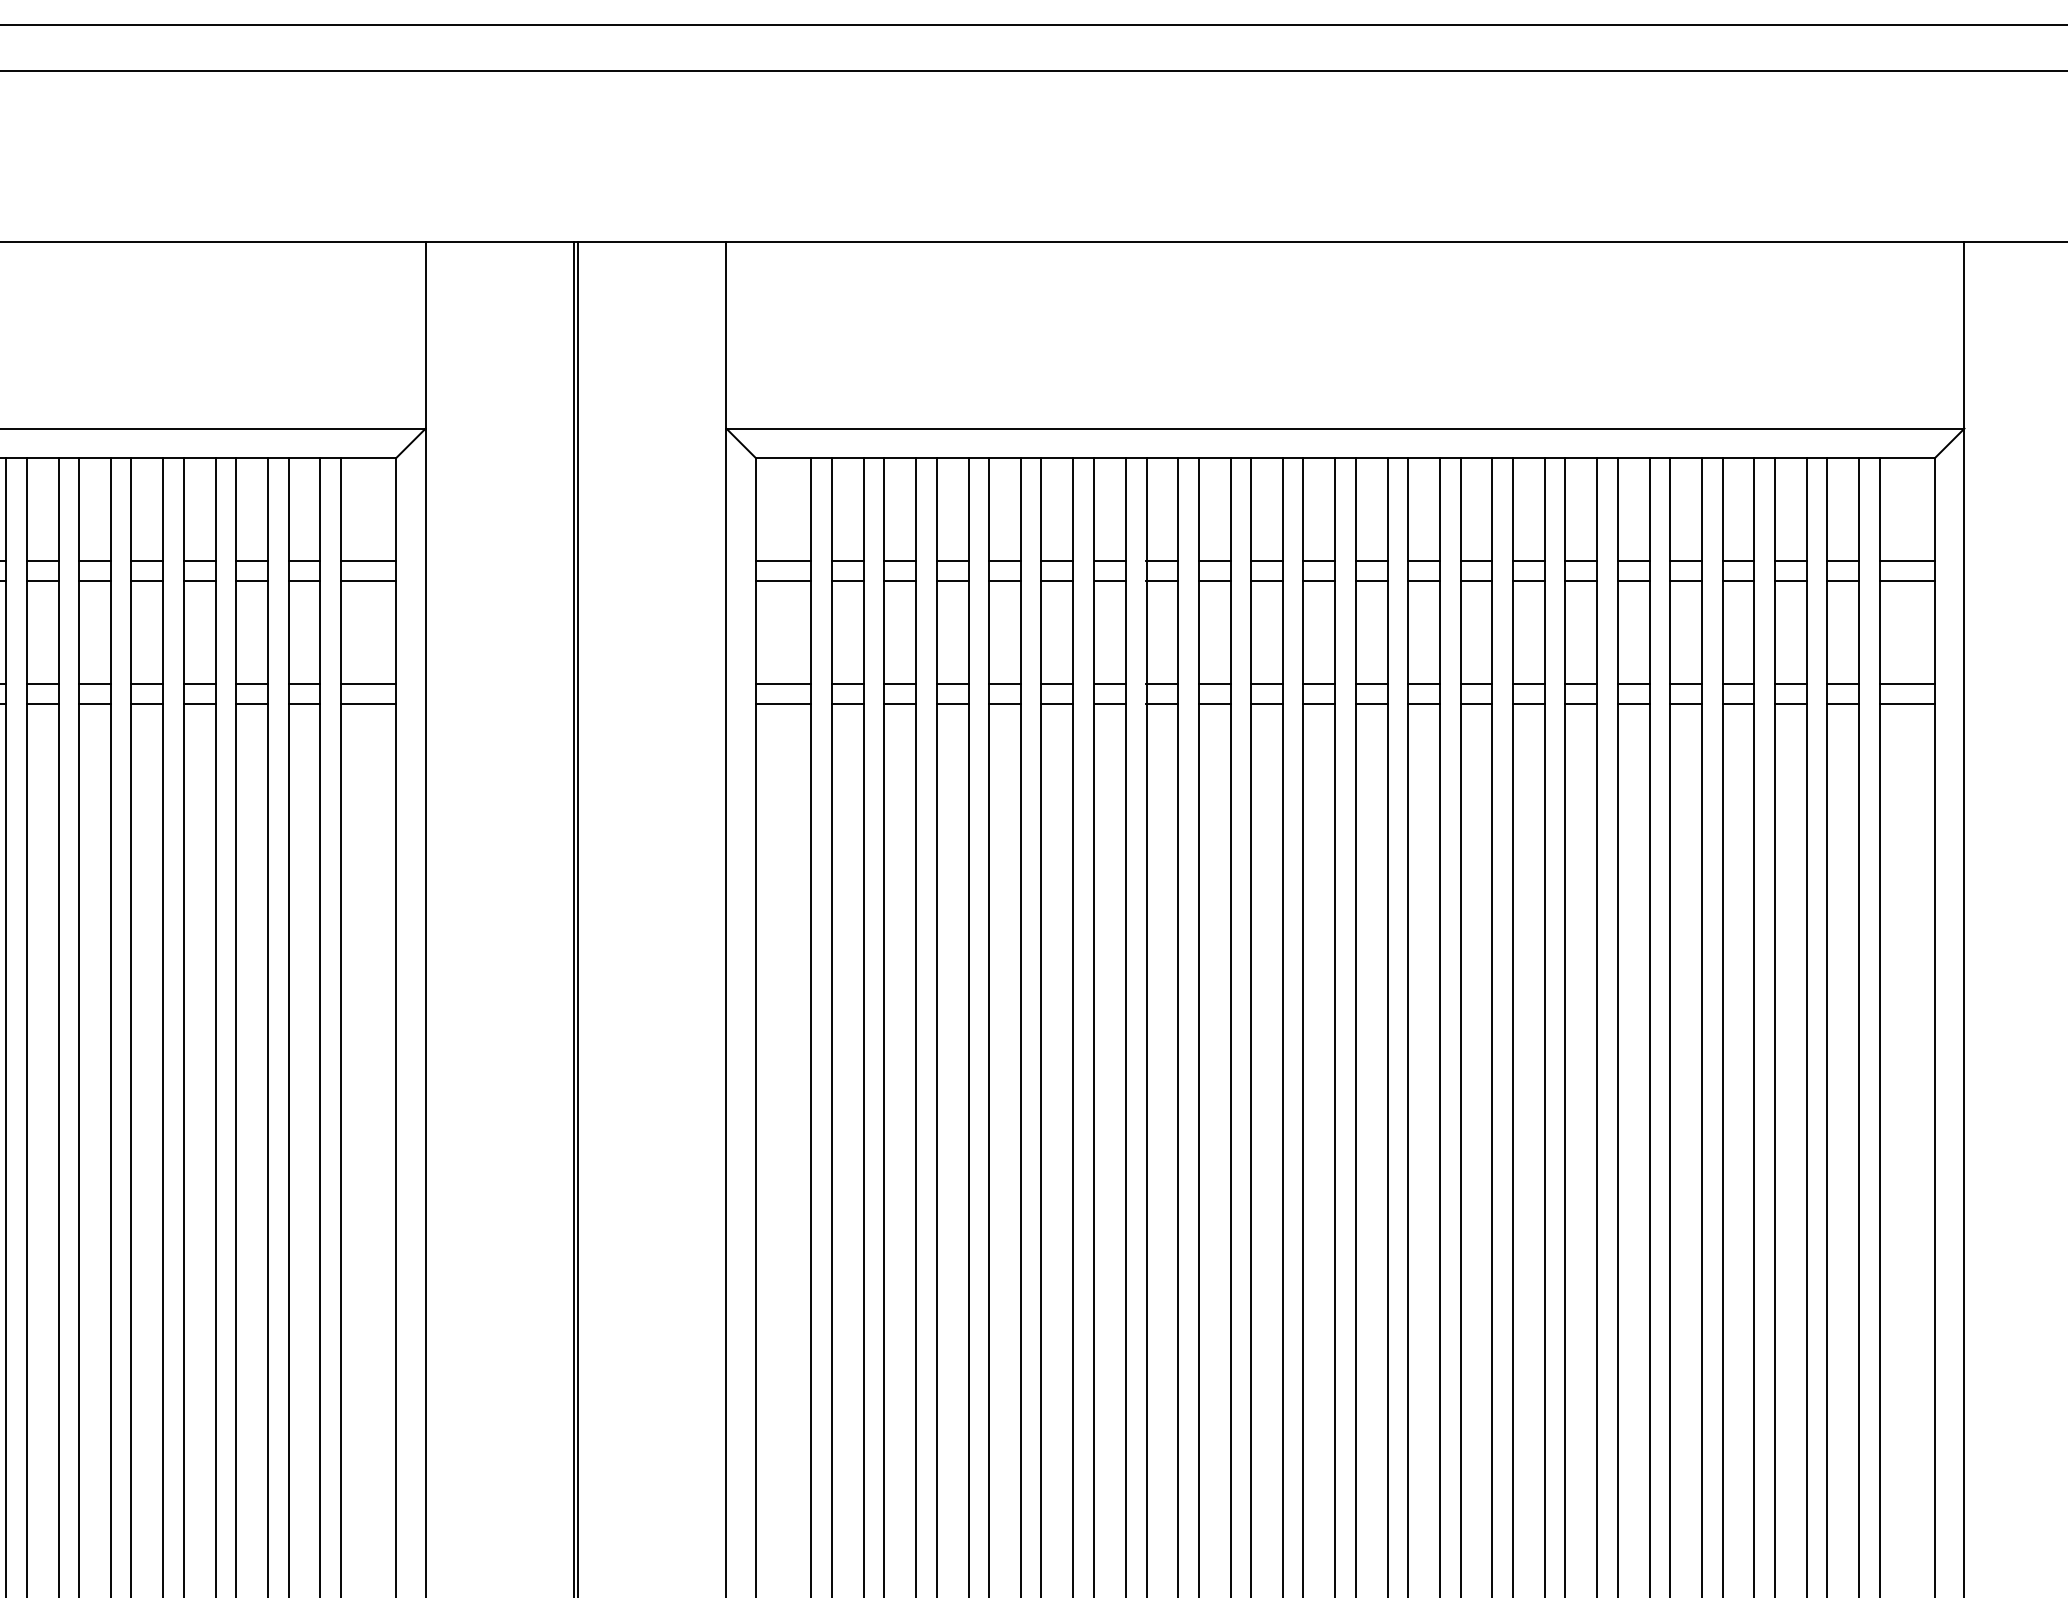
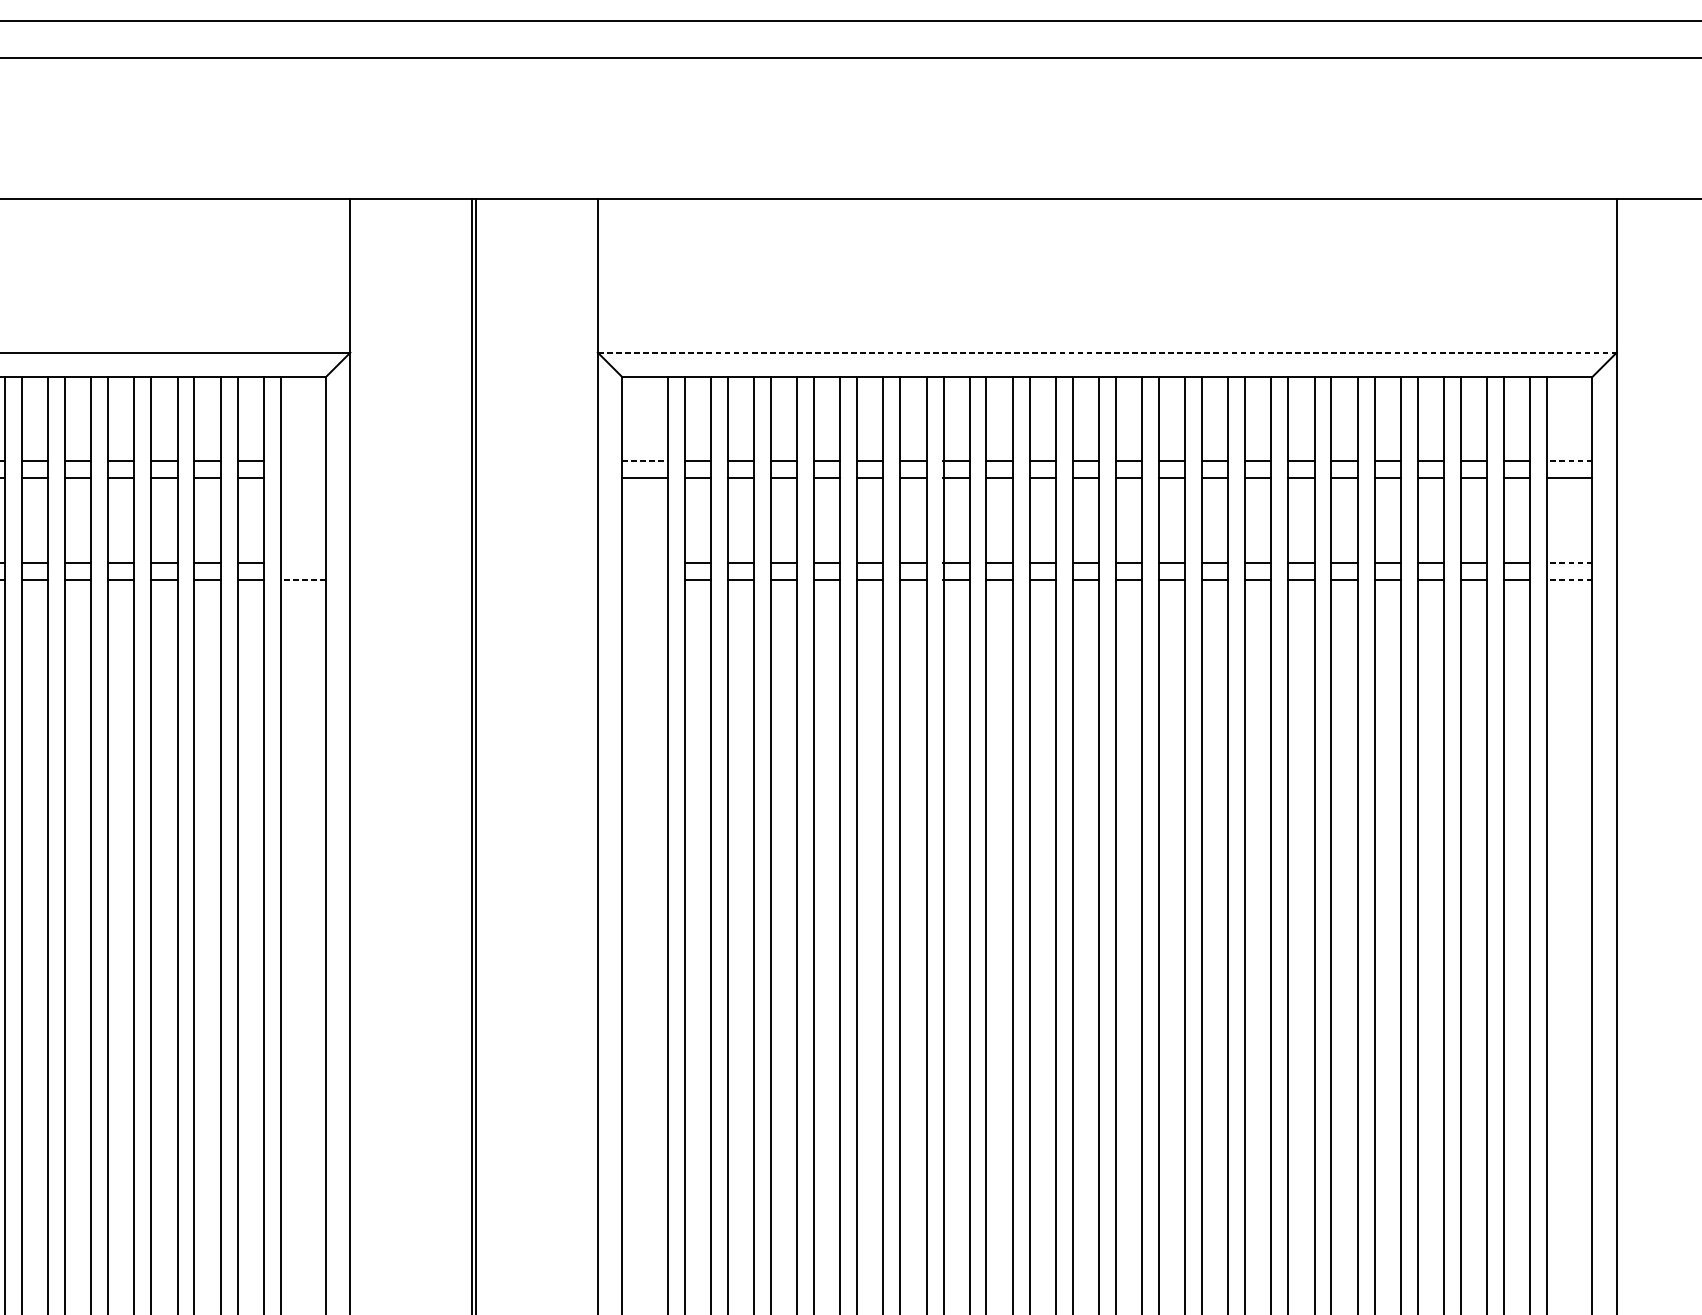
line: (1345, 428) -> (1107, 352), solid -> dashed
line: (368, 560) -> (303, 461), removed
line: (783, 560) -> (644, 461), solid -> dashed
line: (1907, 560) -> (1569, 461), solid -> dashed
line: (368, 581) -> (303, 478), removed
line: (368, 683) -> (303, 562), removed
line: (783, 683) -> (644, 562), removed
line: (1907, 683) -> (1569, 562), solid -> dashed
line: (368, 704) -> (303, 579), solid -> dashed
line: (783, 704) -> (644, 579), removed
line: (1907, 704) -> (1569, 579), solid -> dashed

